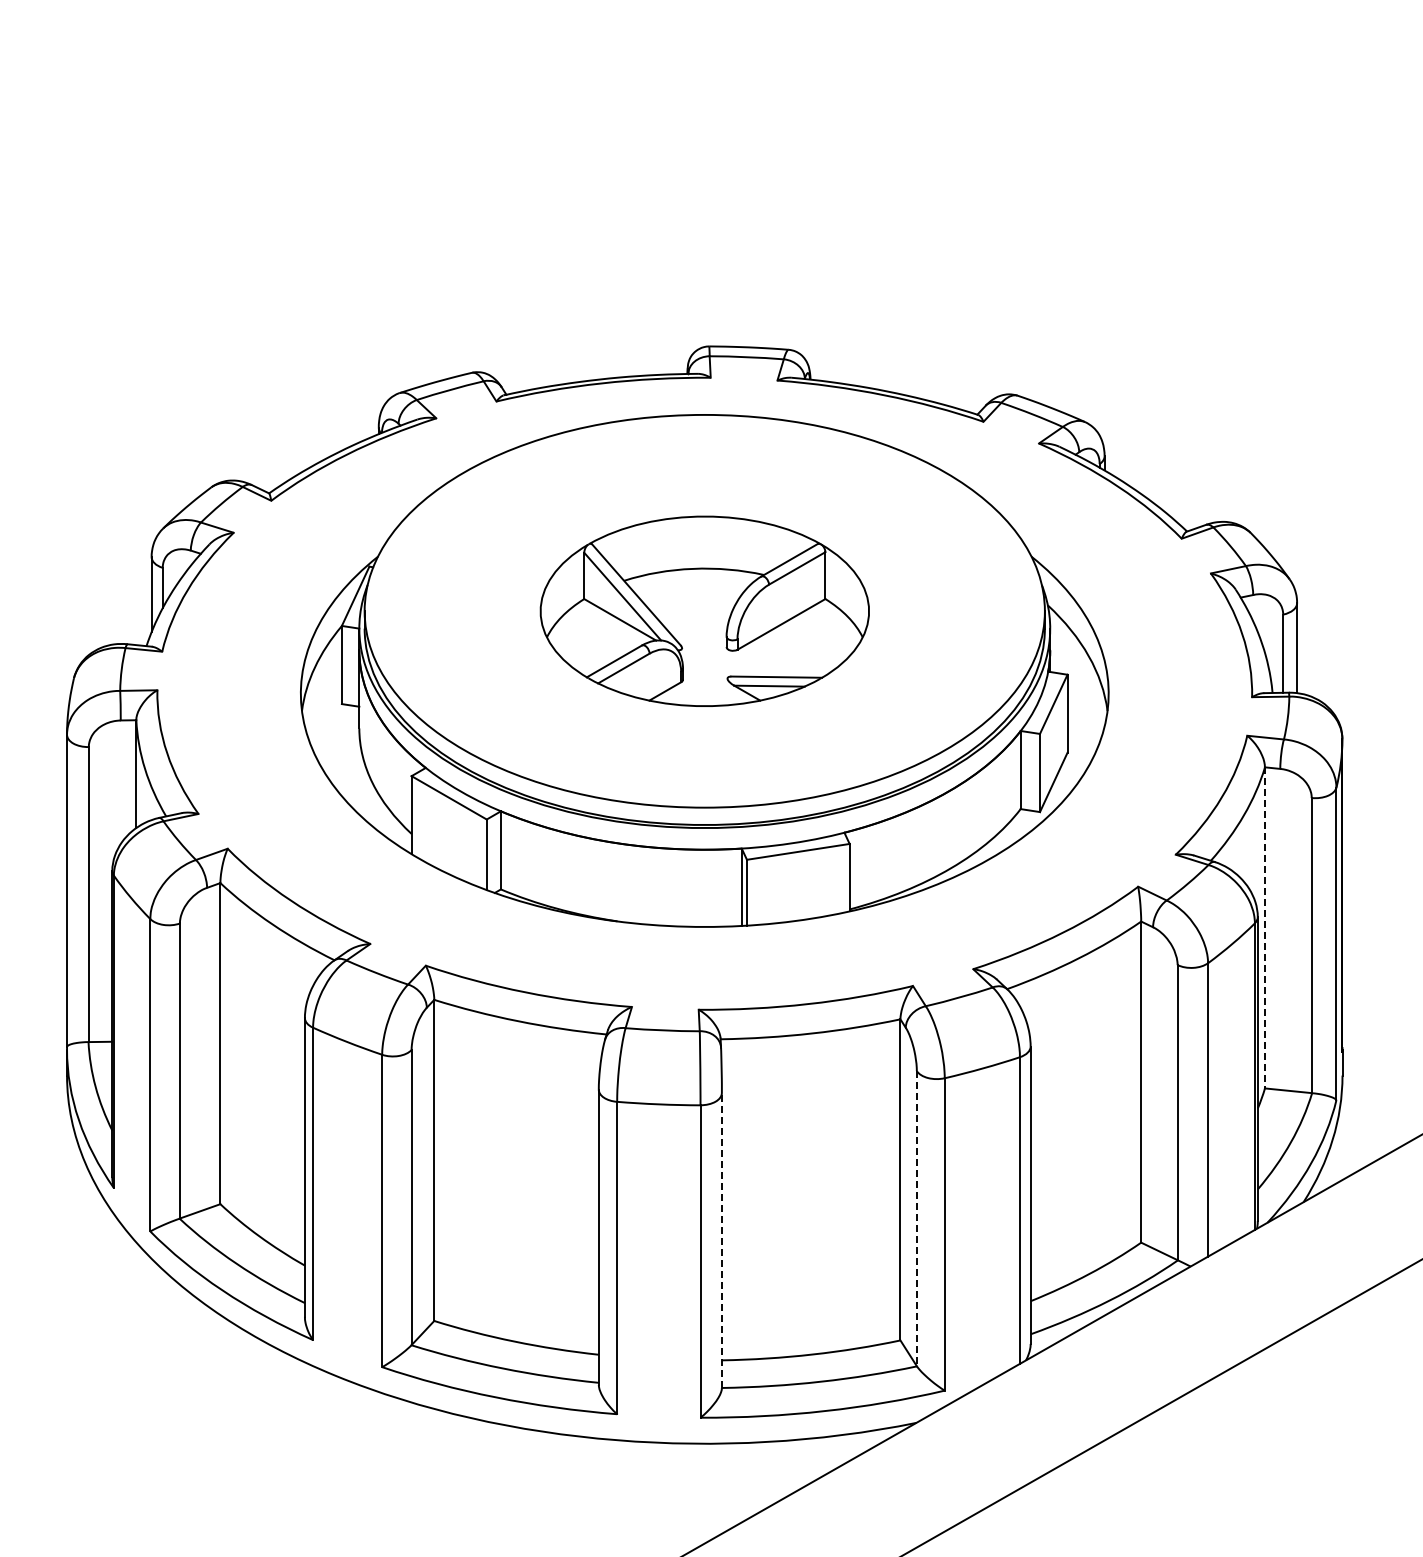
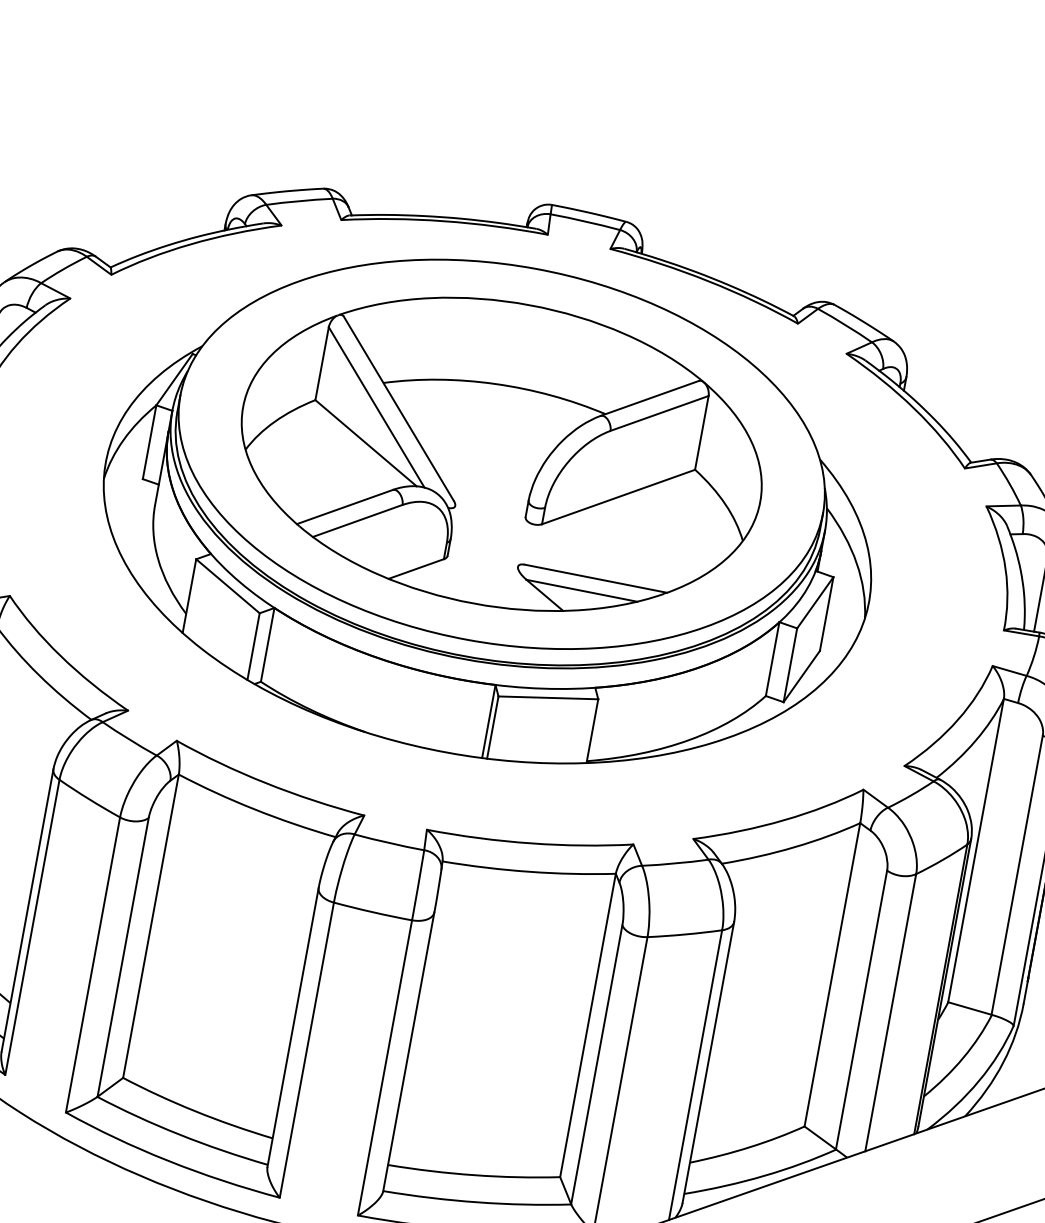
part: (704, 611) -> (501, 454), size x1.67
line: (1264, 927) -> (975, 850), dashed -> solid
line: (916, 1218) -> (596, 1064), dashed -> solid
line: (721, 1240) -> (408, 1051), dashed -> solid

